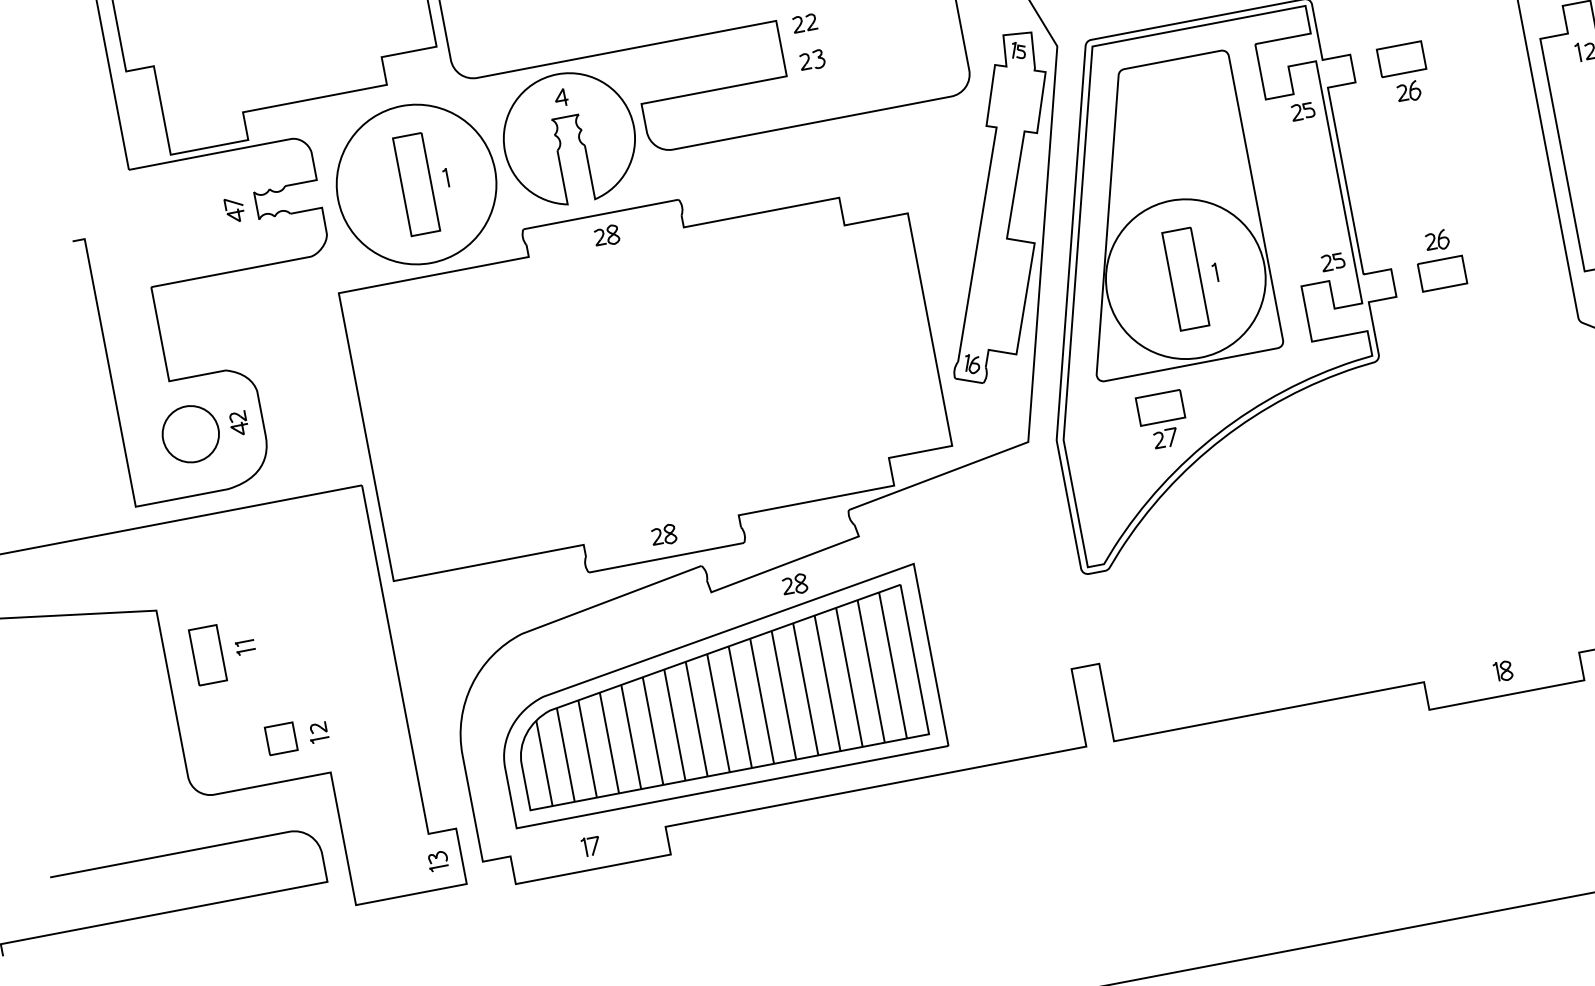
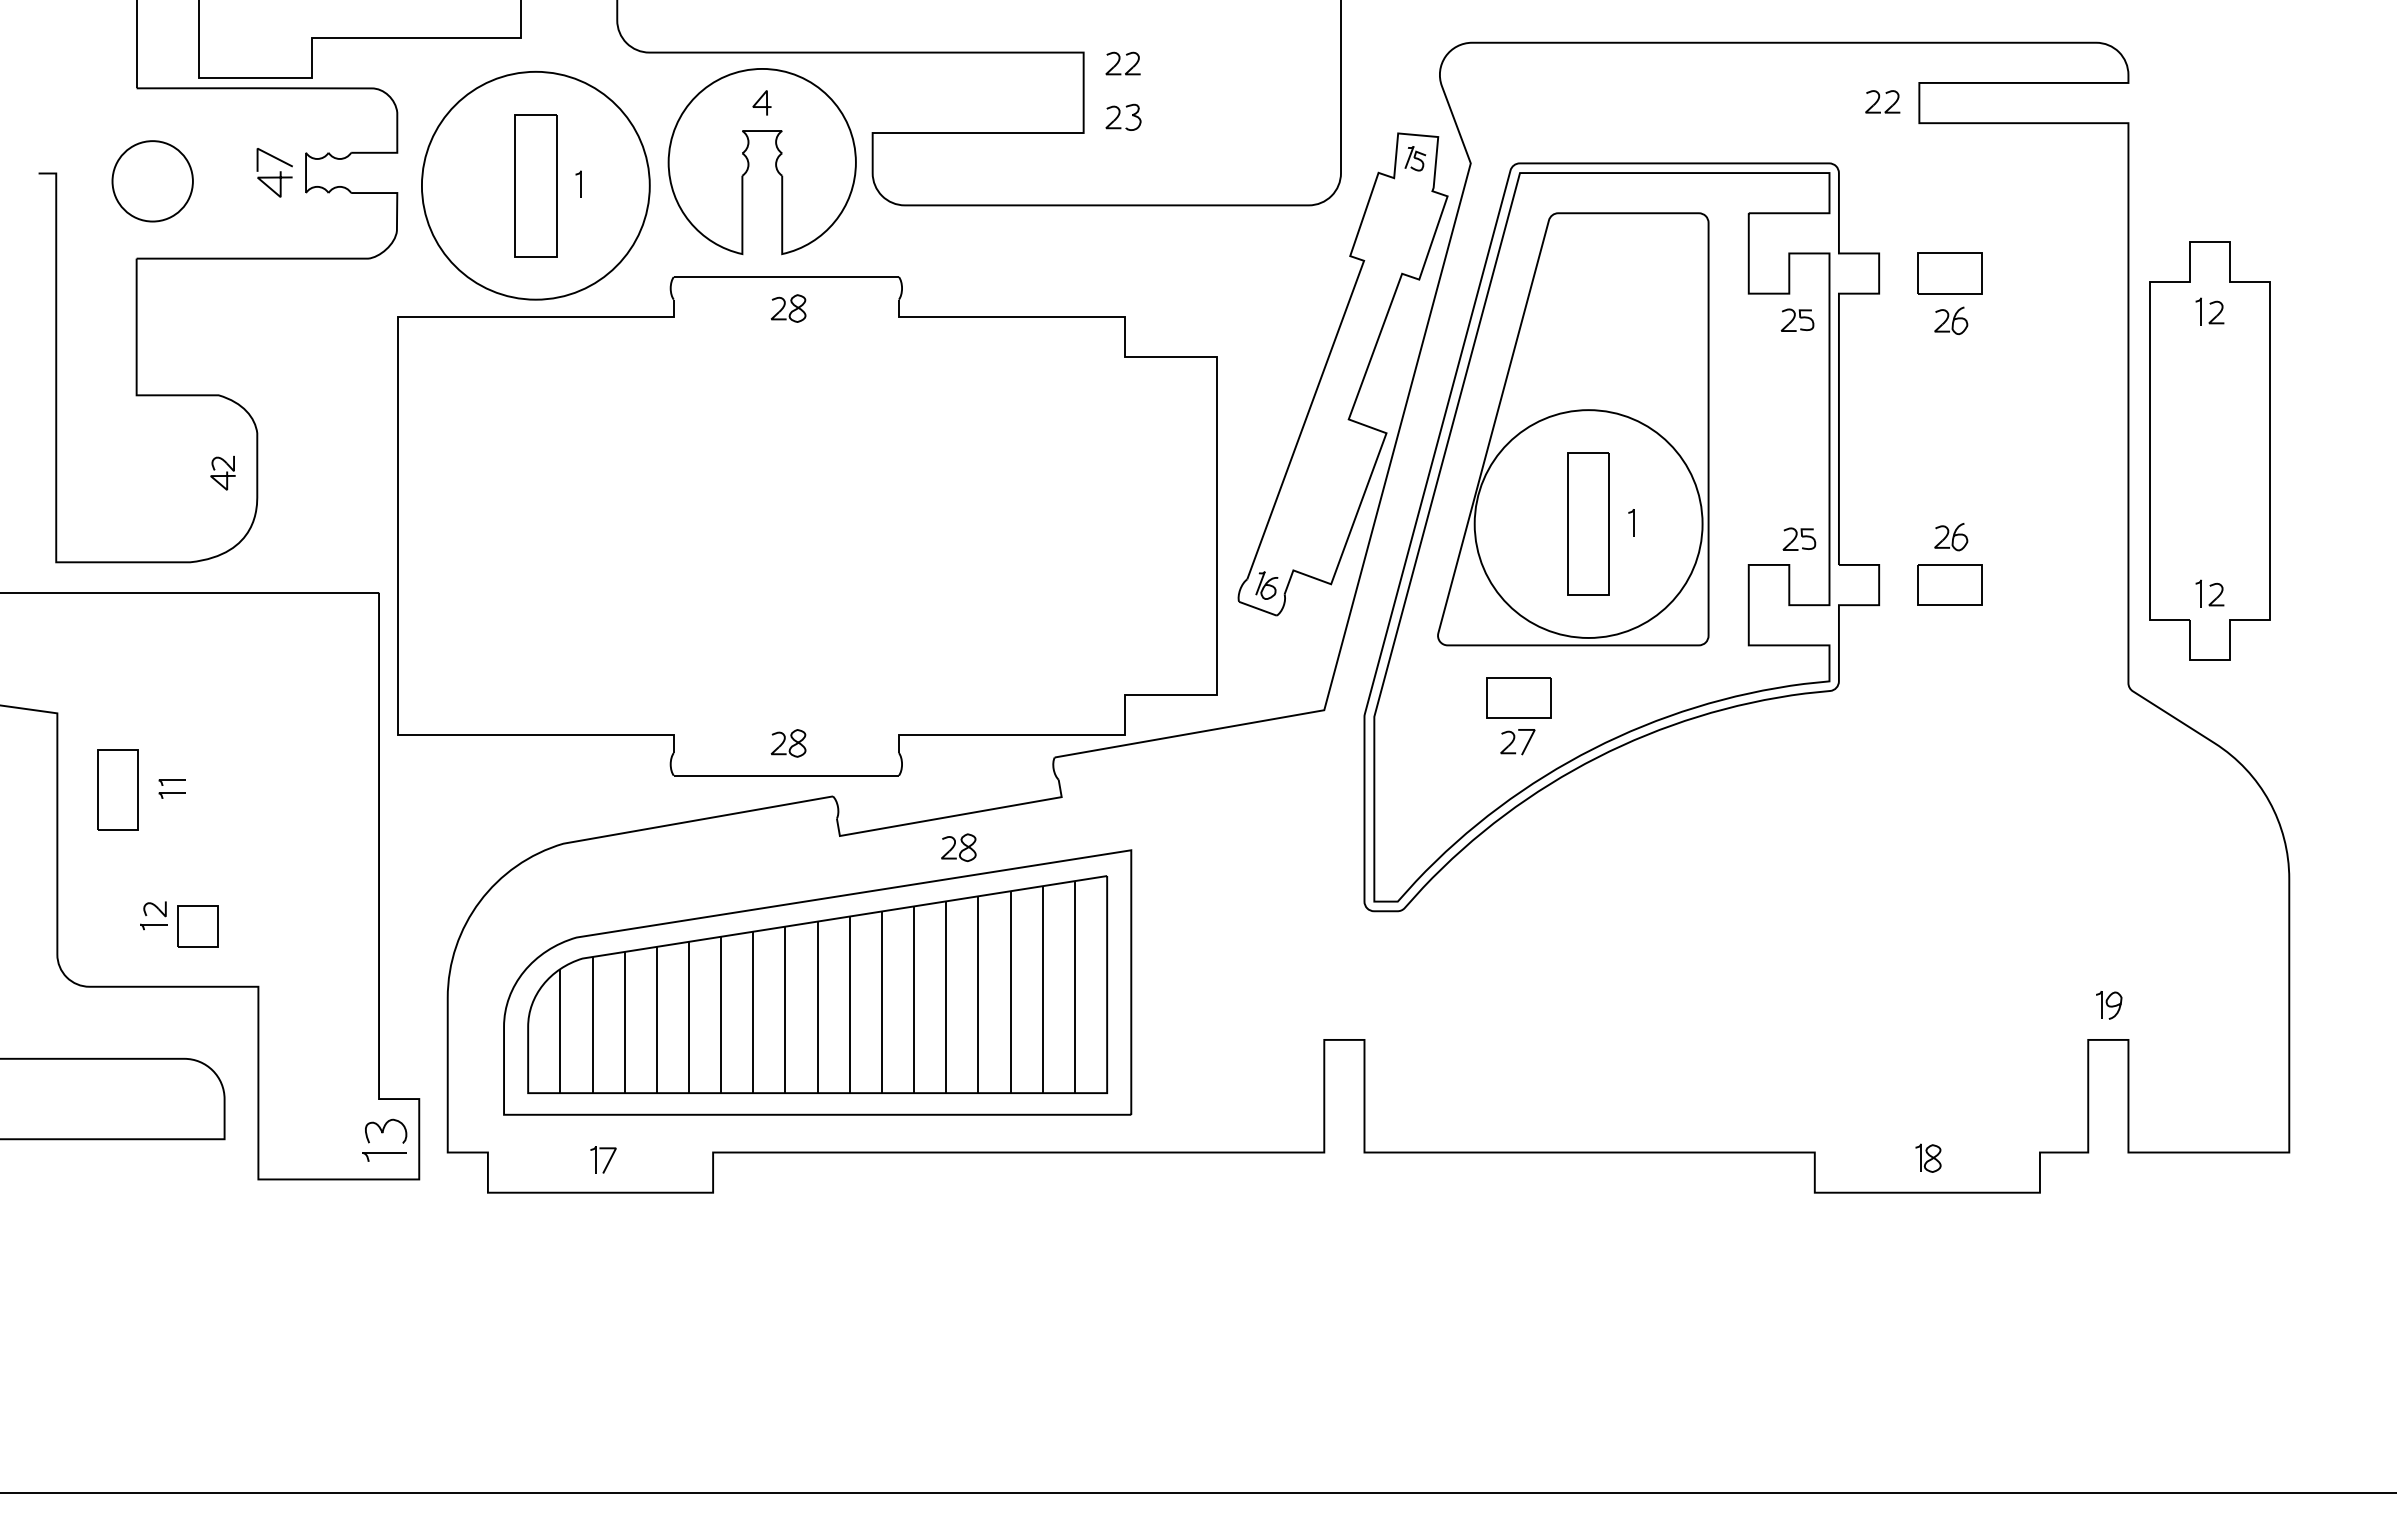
part: (234, 209) -> (274, 172), size x1.4
part: (190, 434) -> (152, 181), moved
part: (318, 732) -> (153, 915), moved
part: (438, 860) -> (385, 1139), size x1.6

